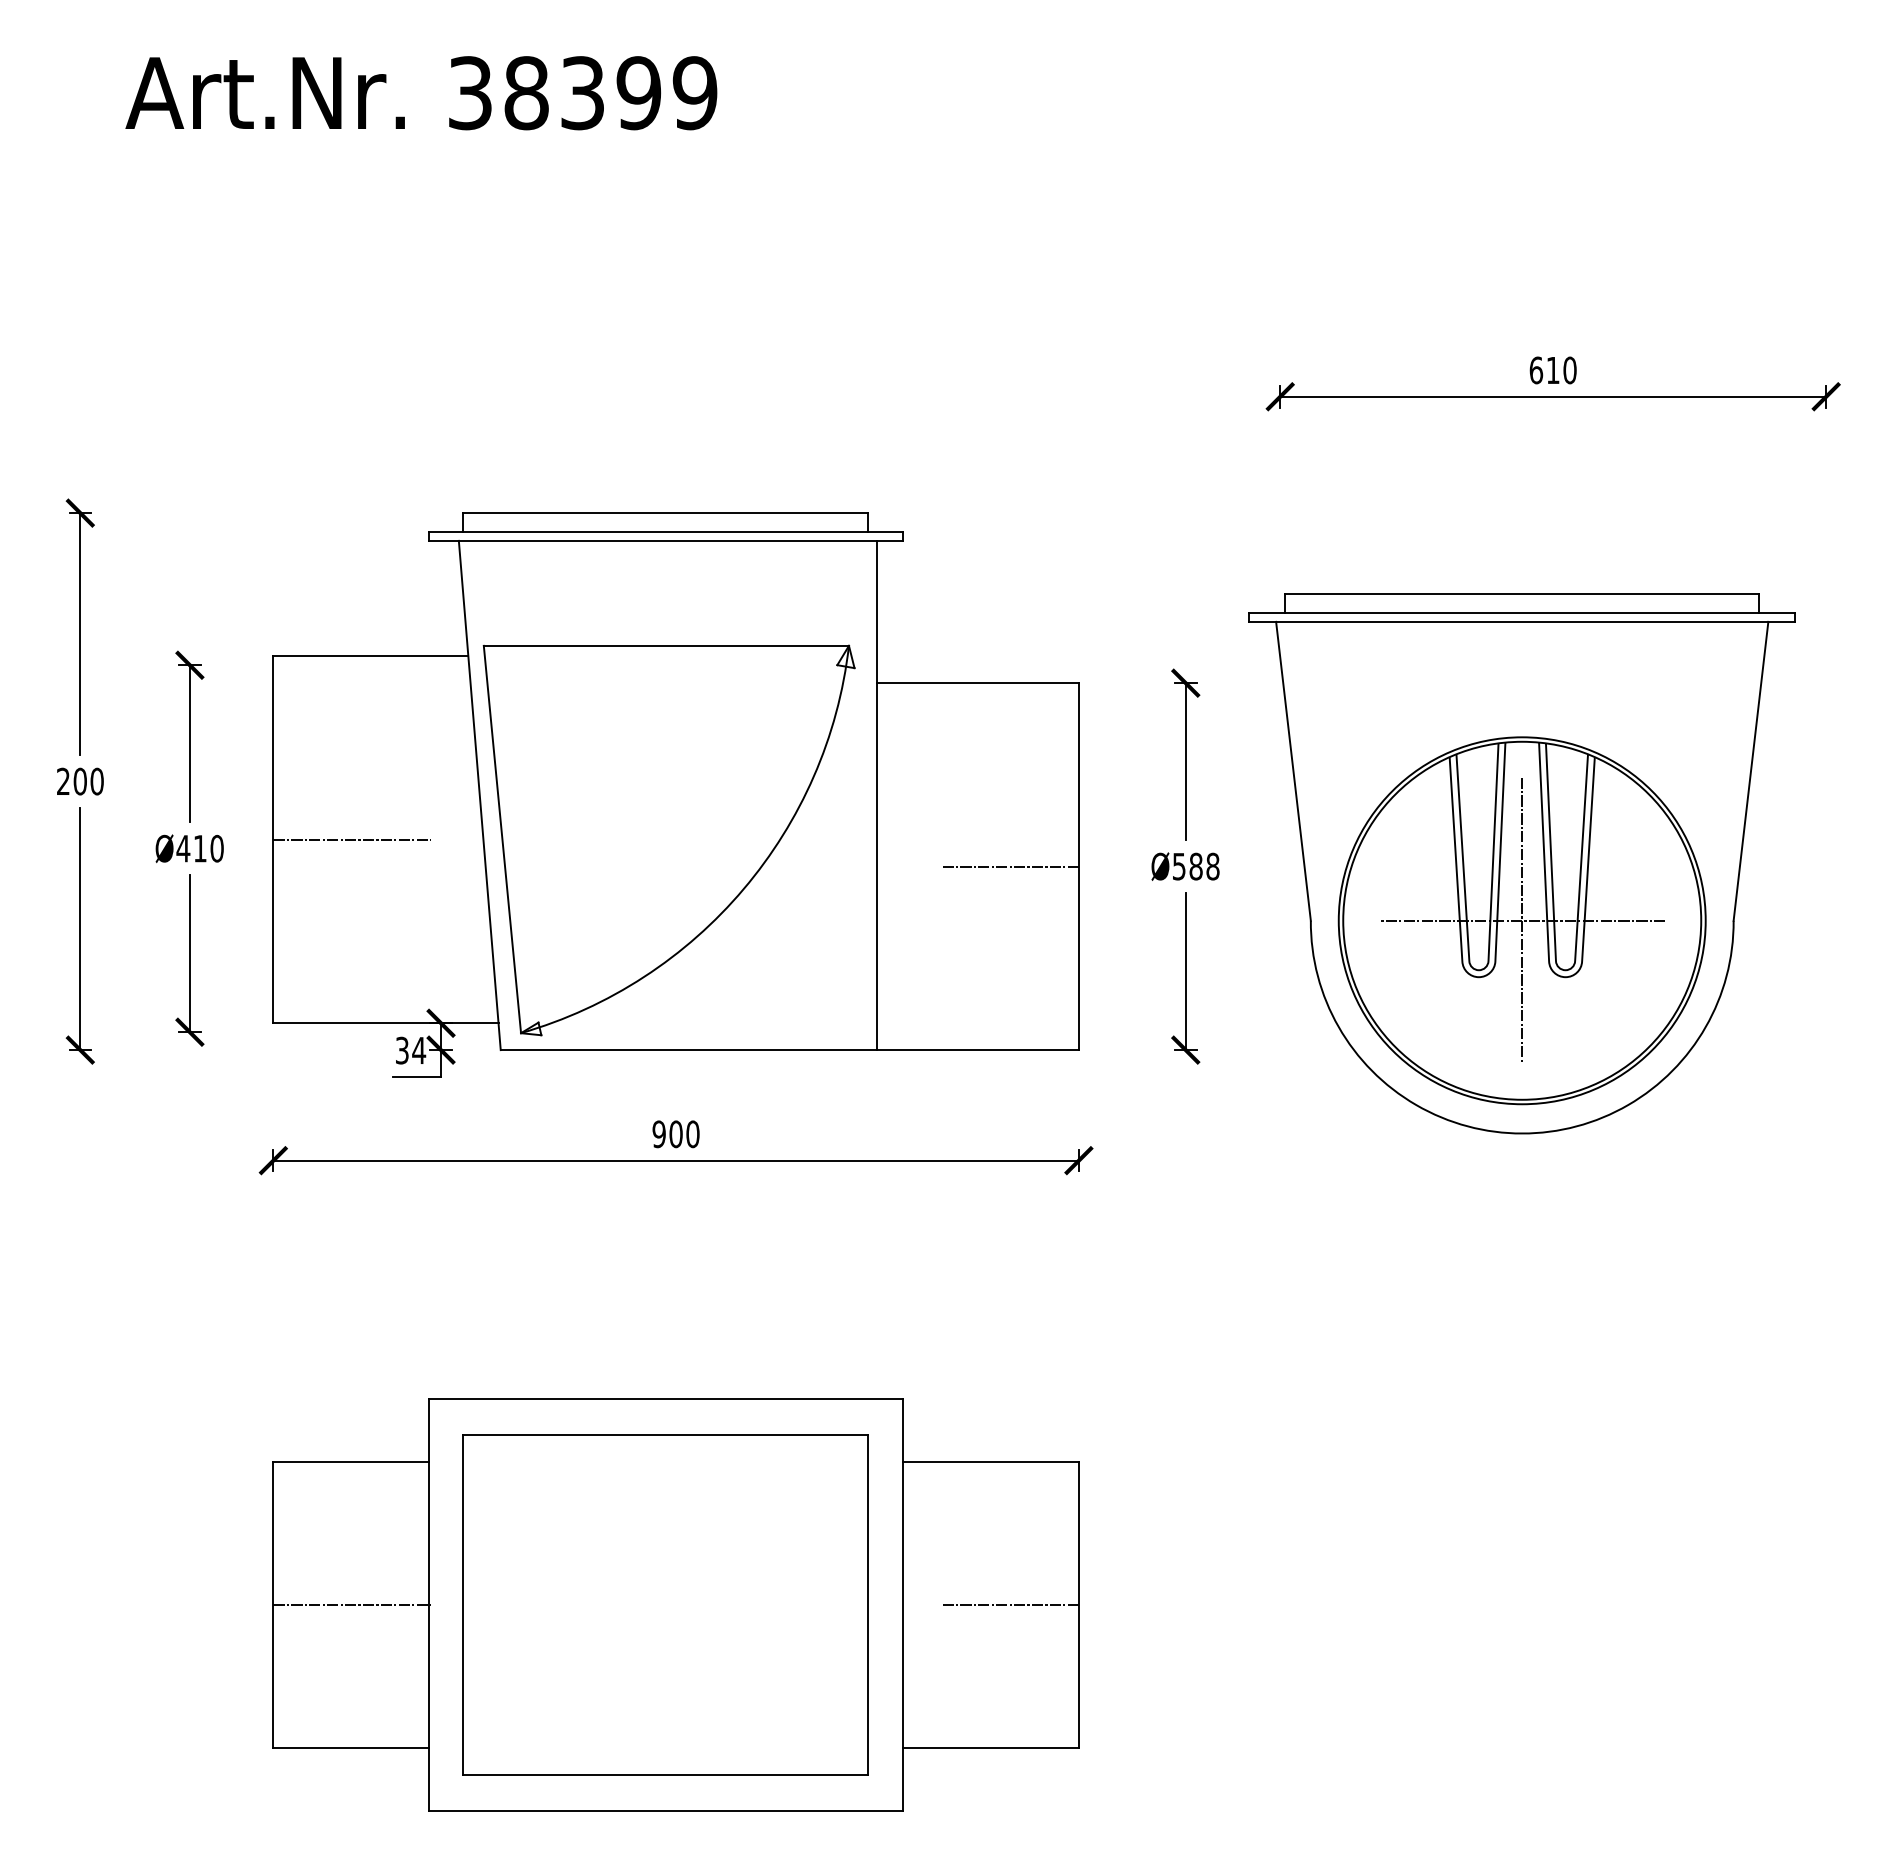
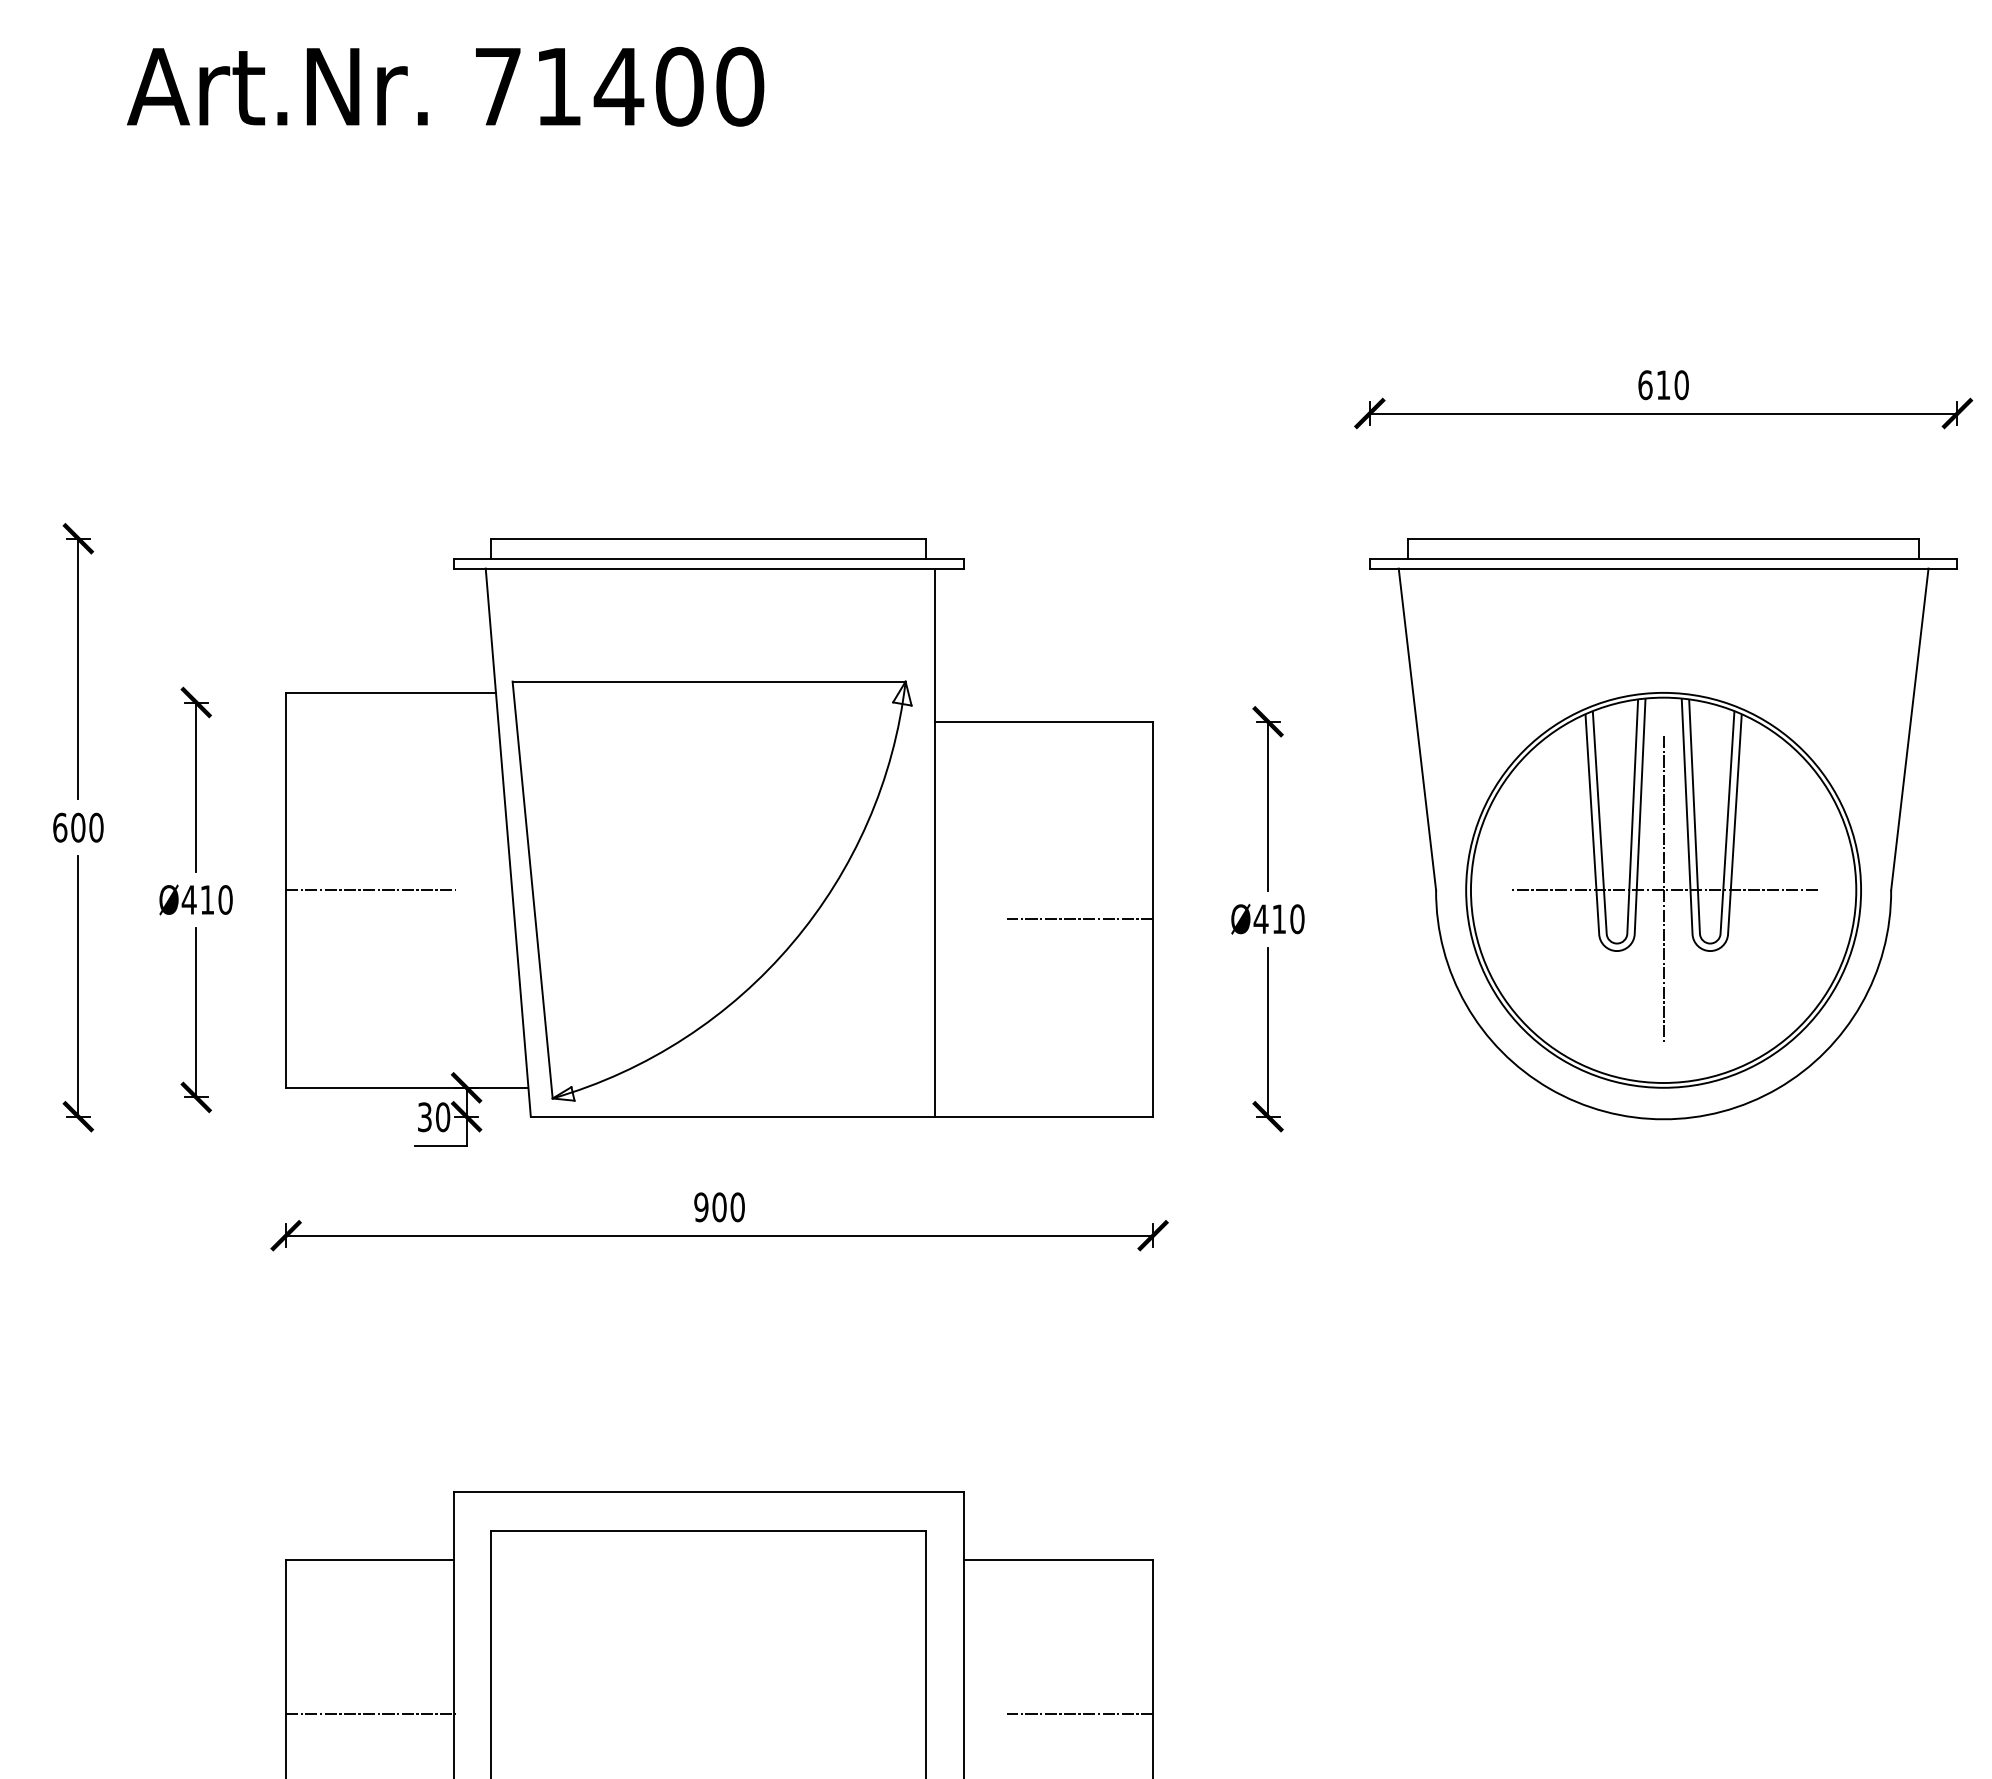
text: (583, 93) -> (619, 87), 38399 -> 71400
text: (63, 781) -> (60, 827), 200 -> 600
part: (1521, 863) -> (1662, 828), moved
text: (1195, 866) -> (1278, 919), Ø588 -> Ø410
text: (419, 1050) -> (443, 1117), 34 -> 30

